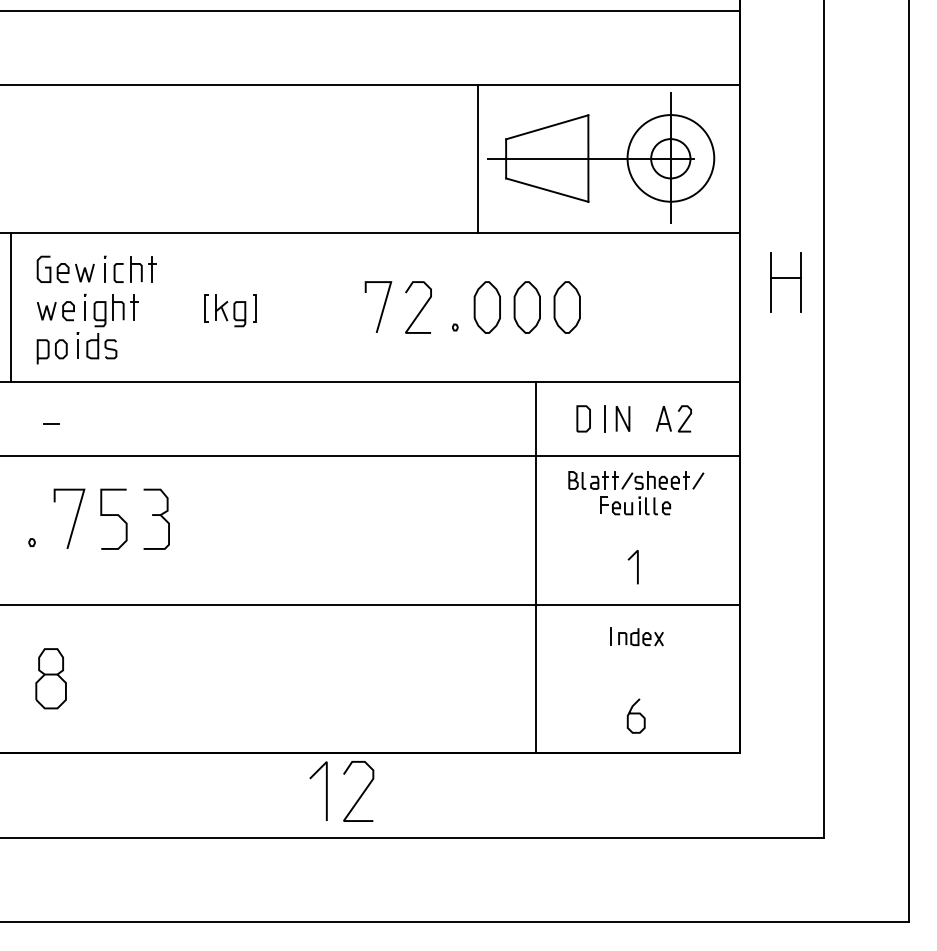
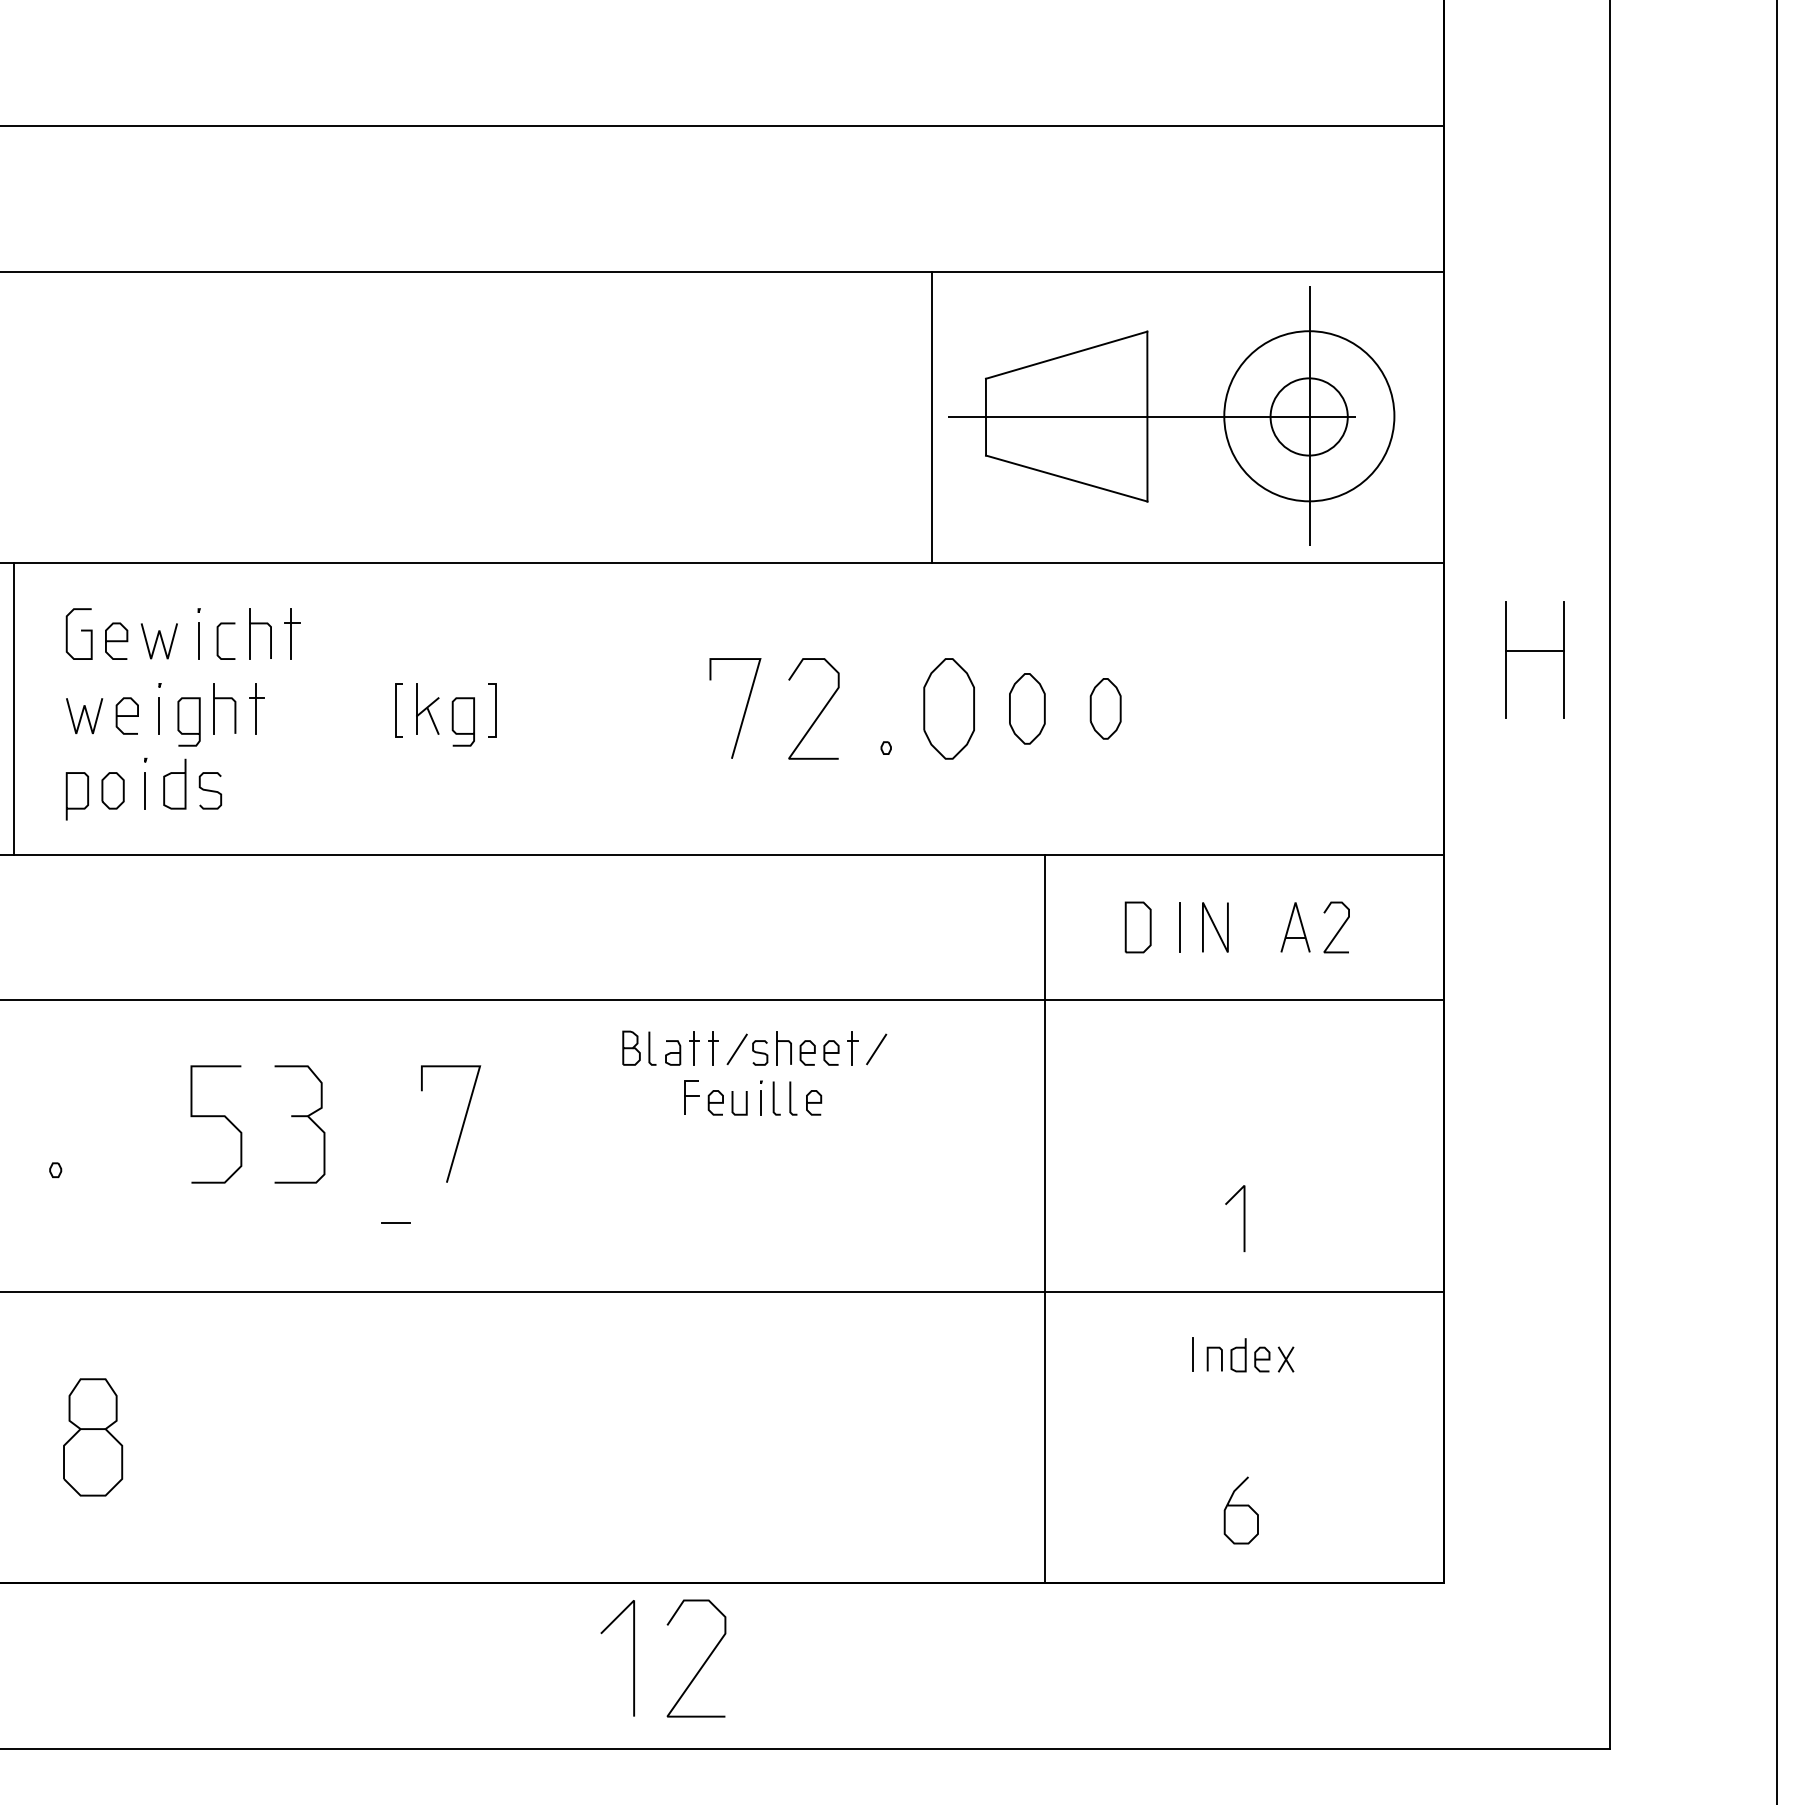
part: (526, 307) -> (1025, 708), size x0.7
part: (566, 307) -> (1104, 708), size x0.6
line: (51, 423) -> (396, 1222), moved
part: (636, 493) -> (755, 1073), moved
line: (74, 519) -> (460, 1124), moved

